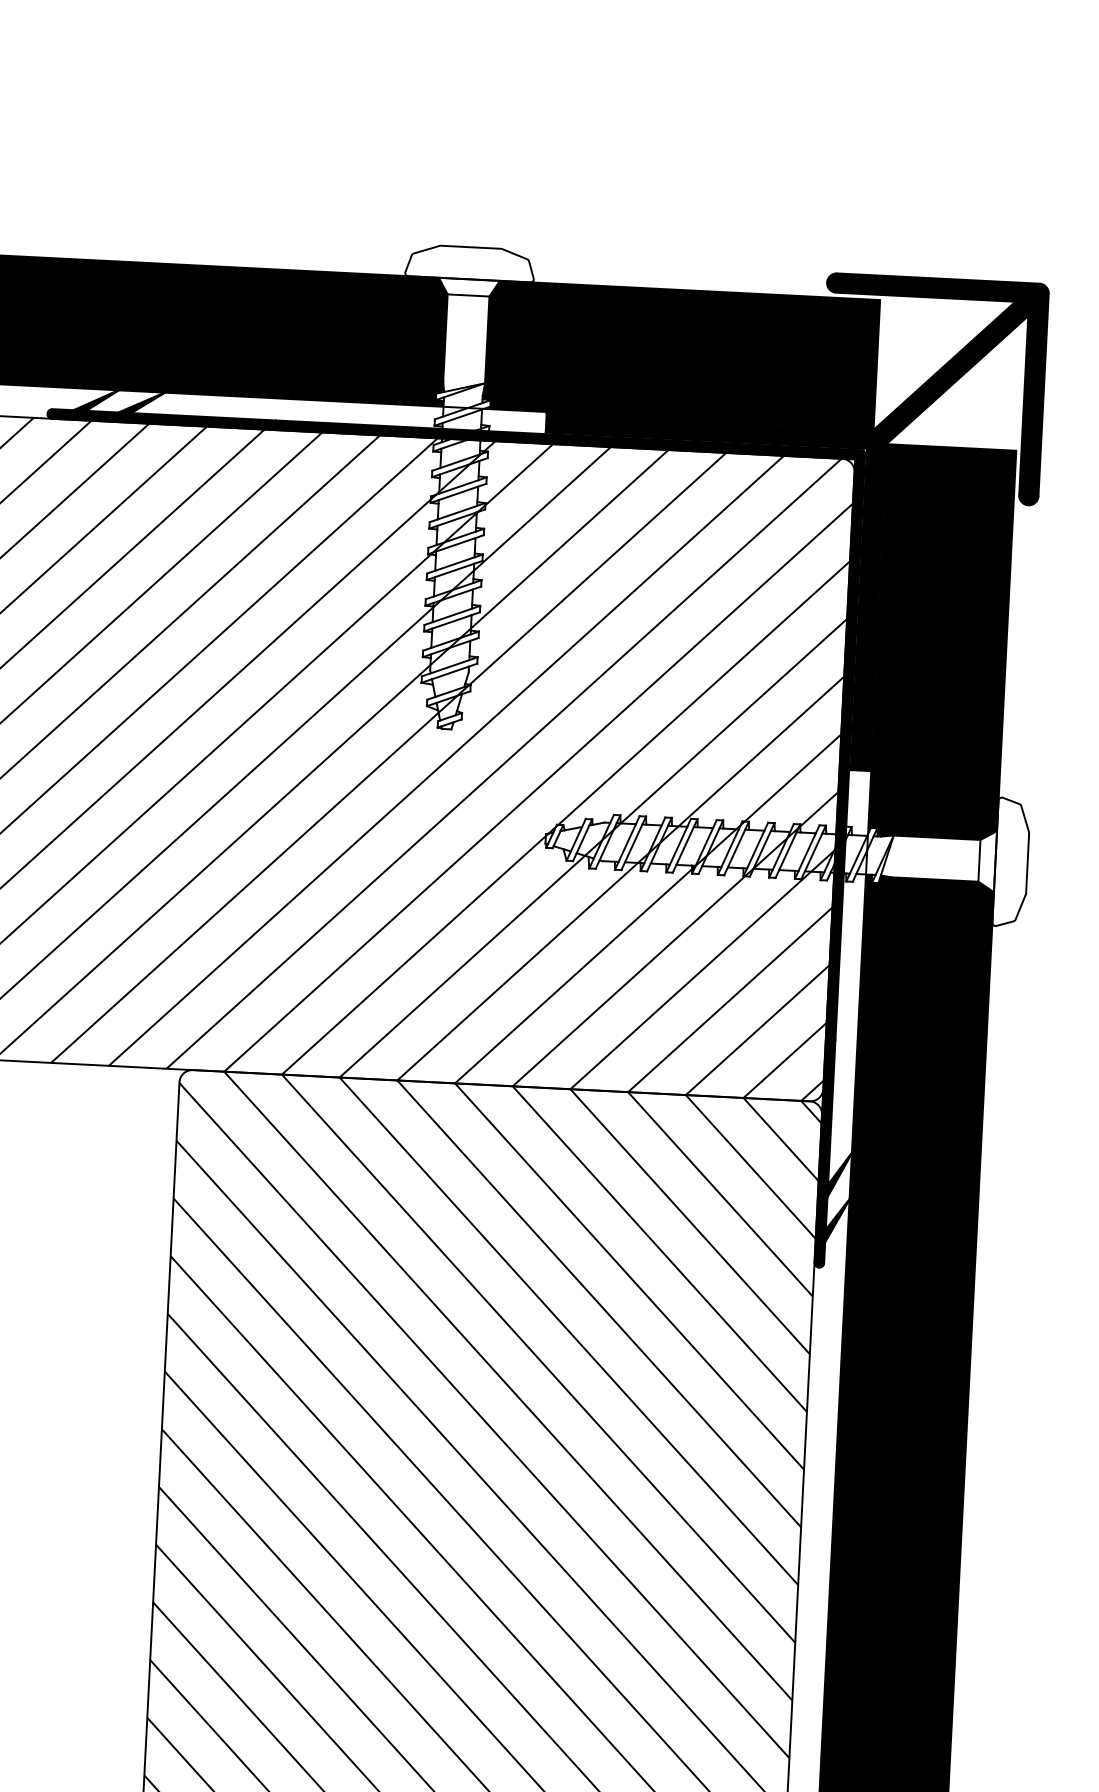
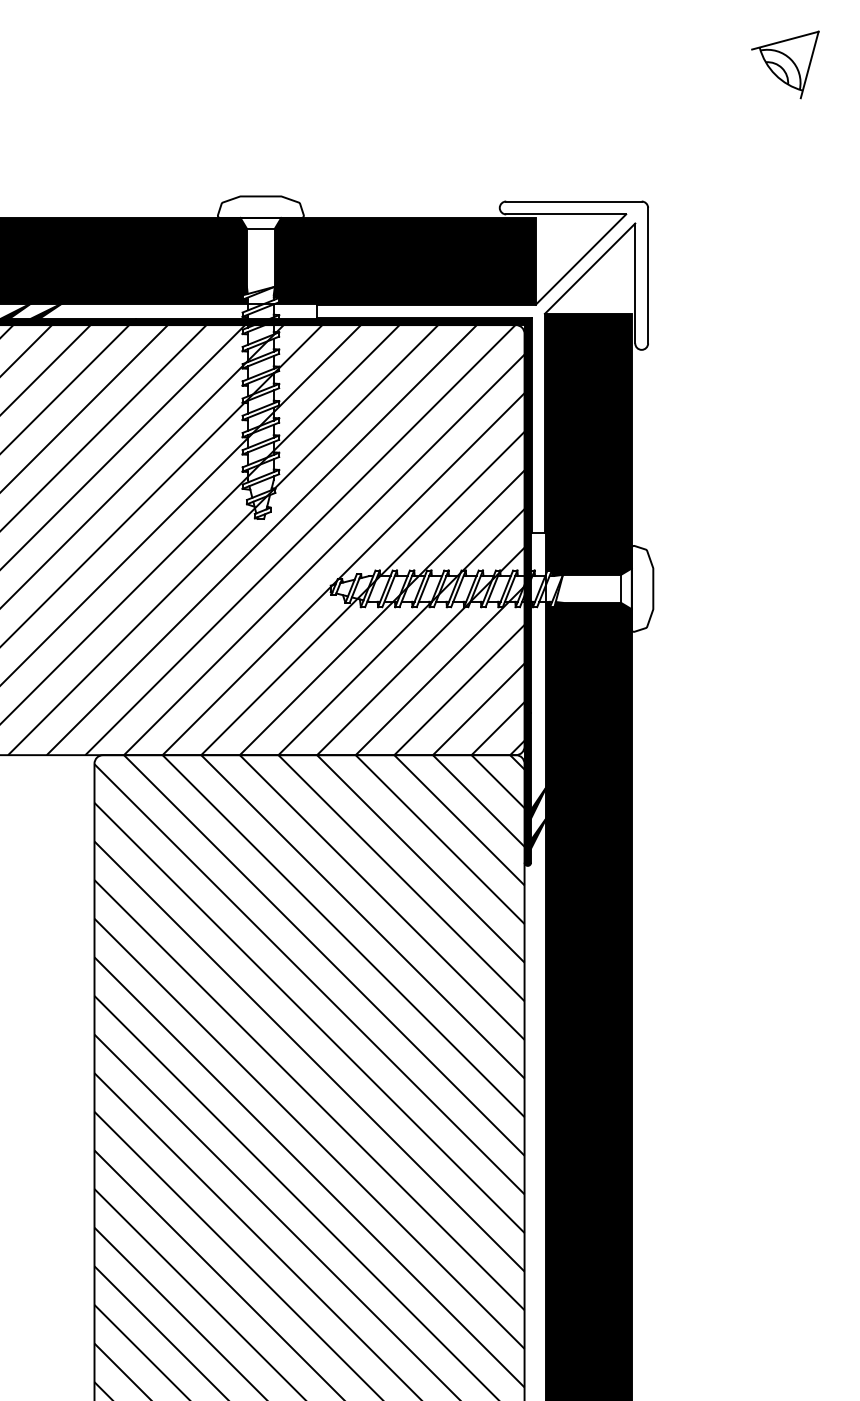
fill: (789, 518) -> (482, 366), removed

